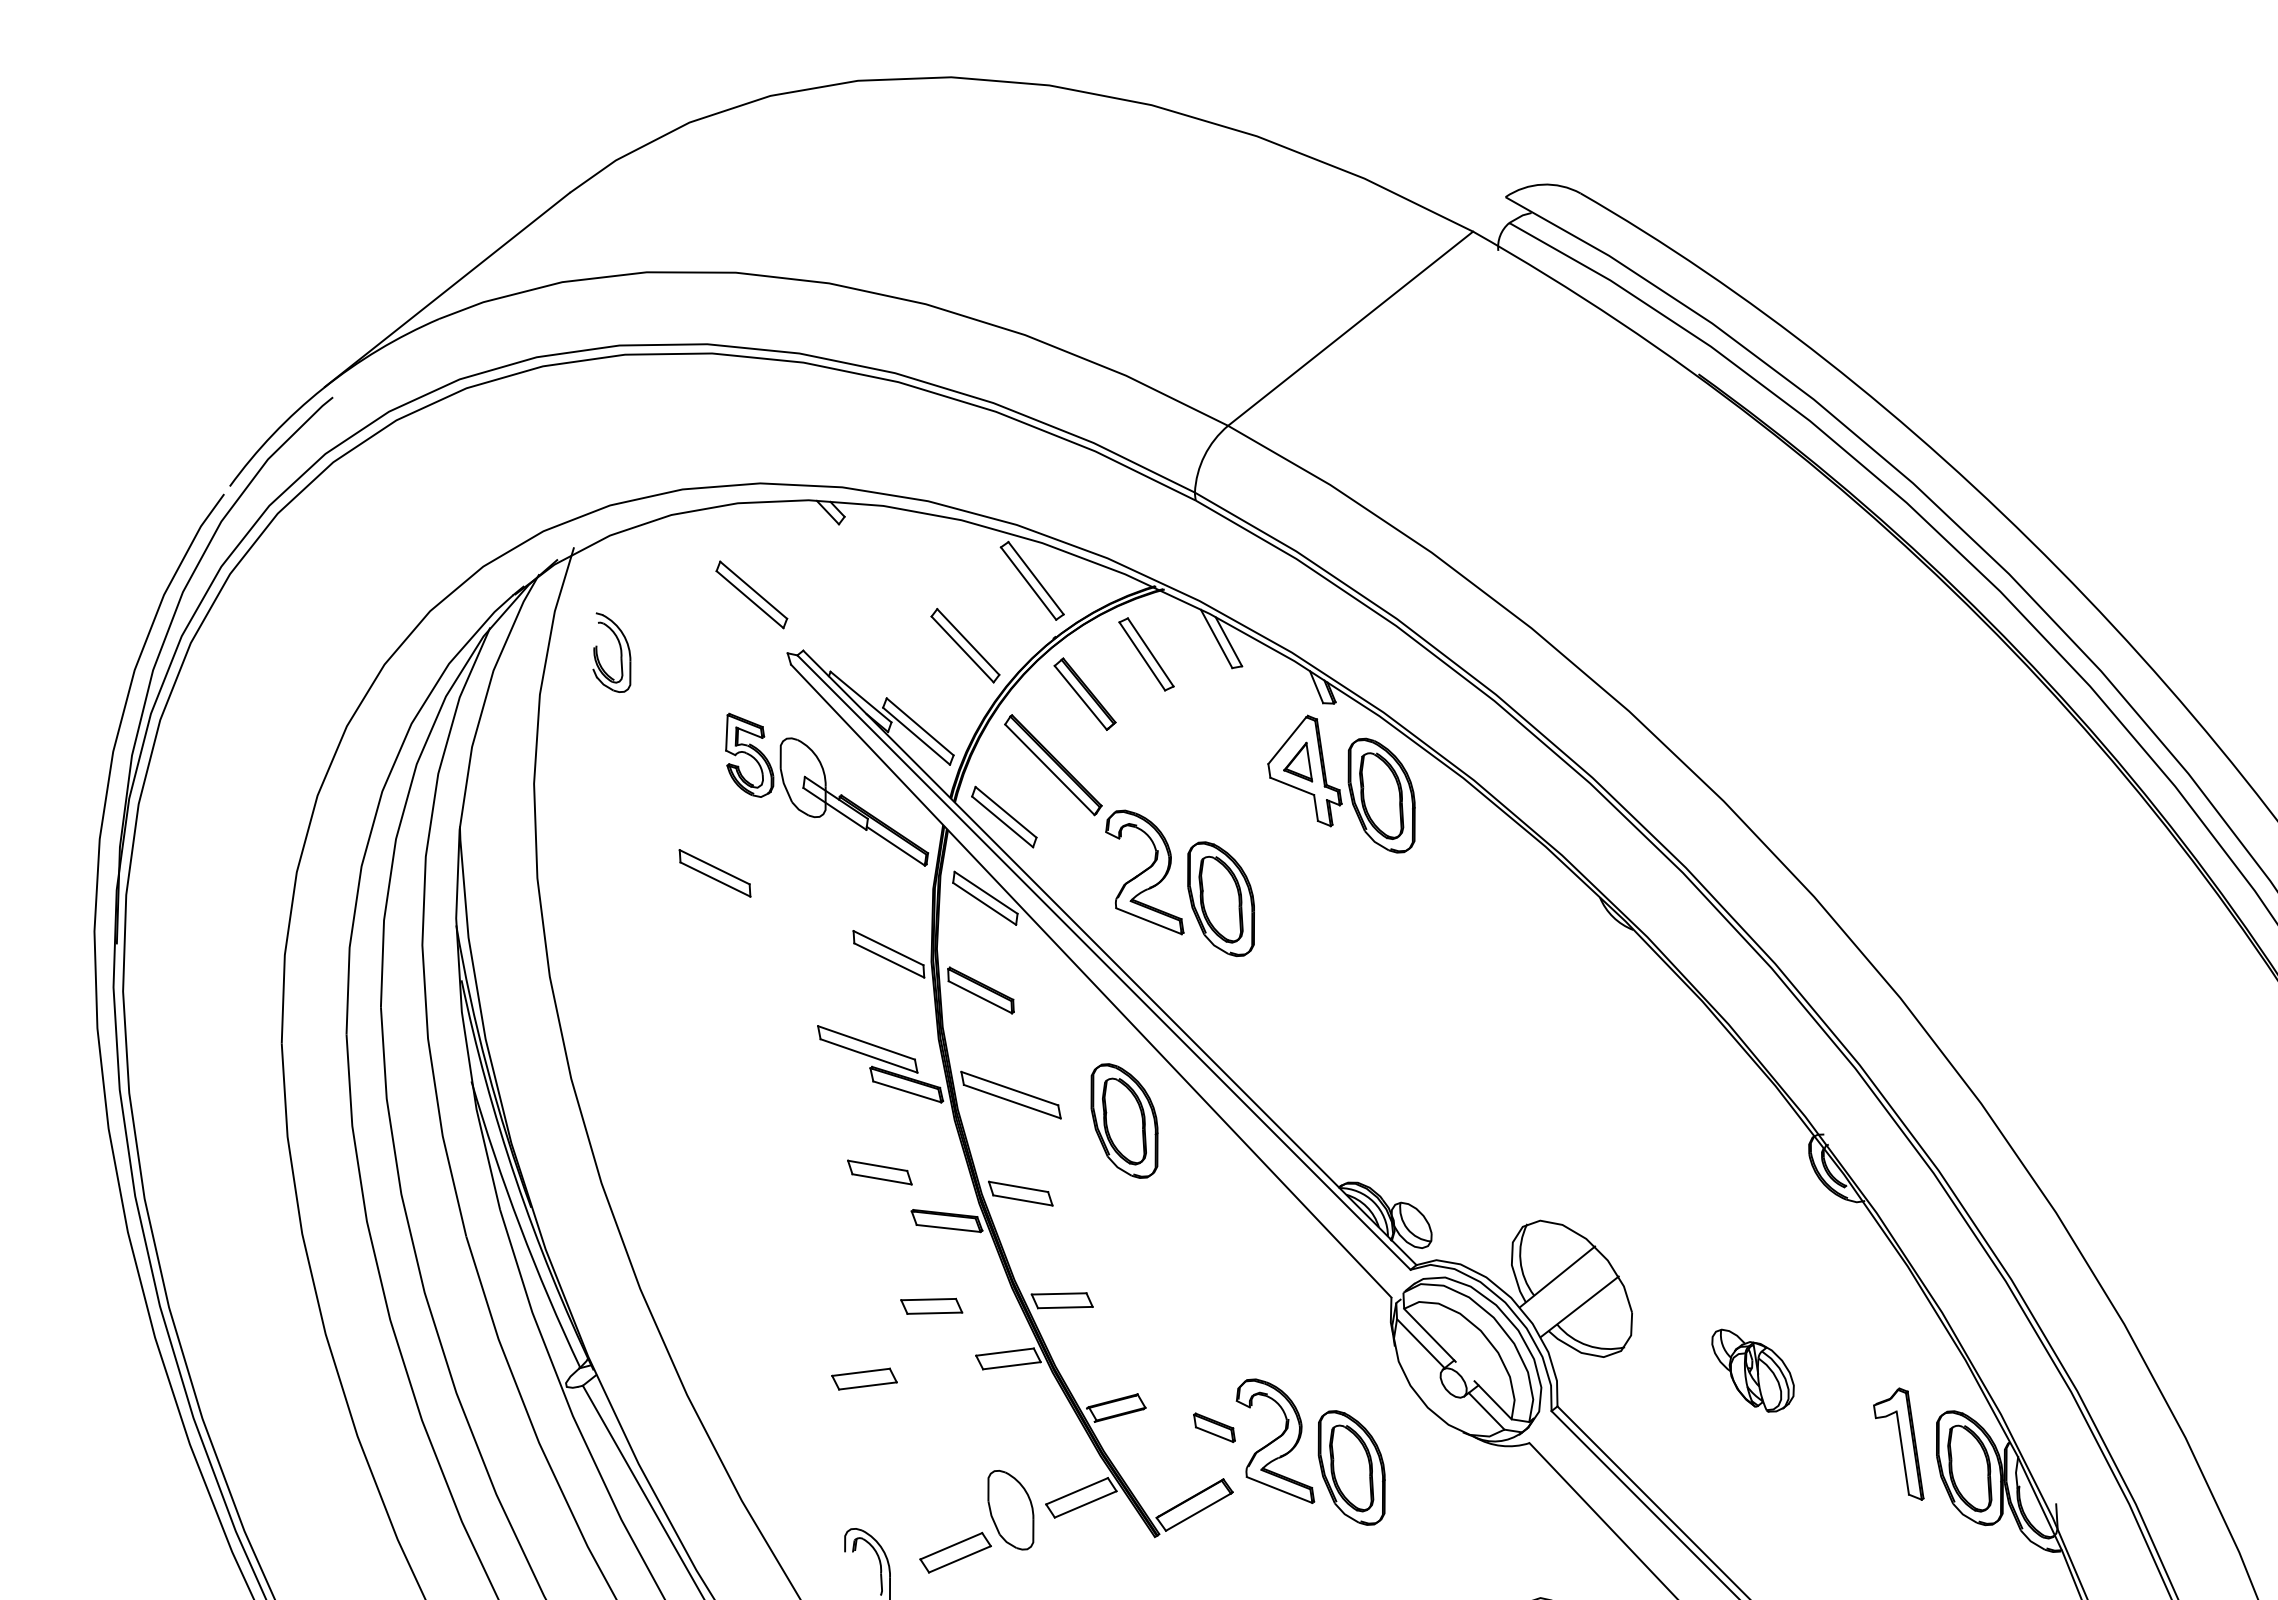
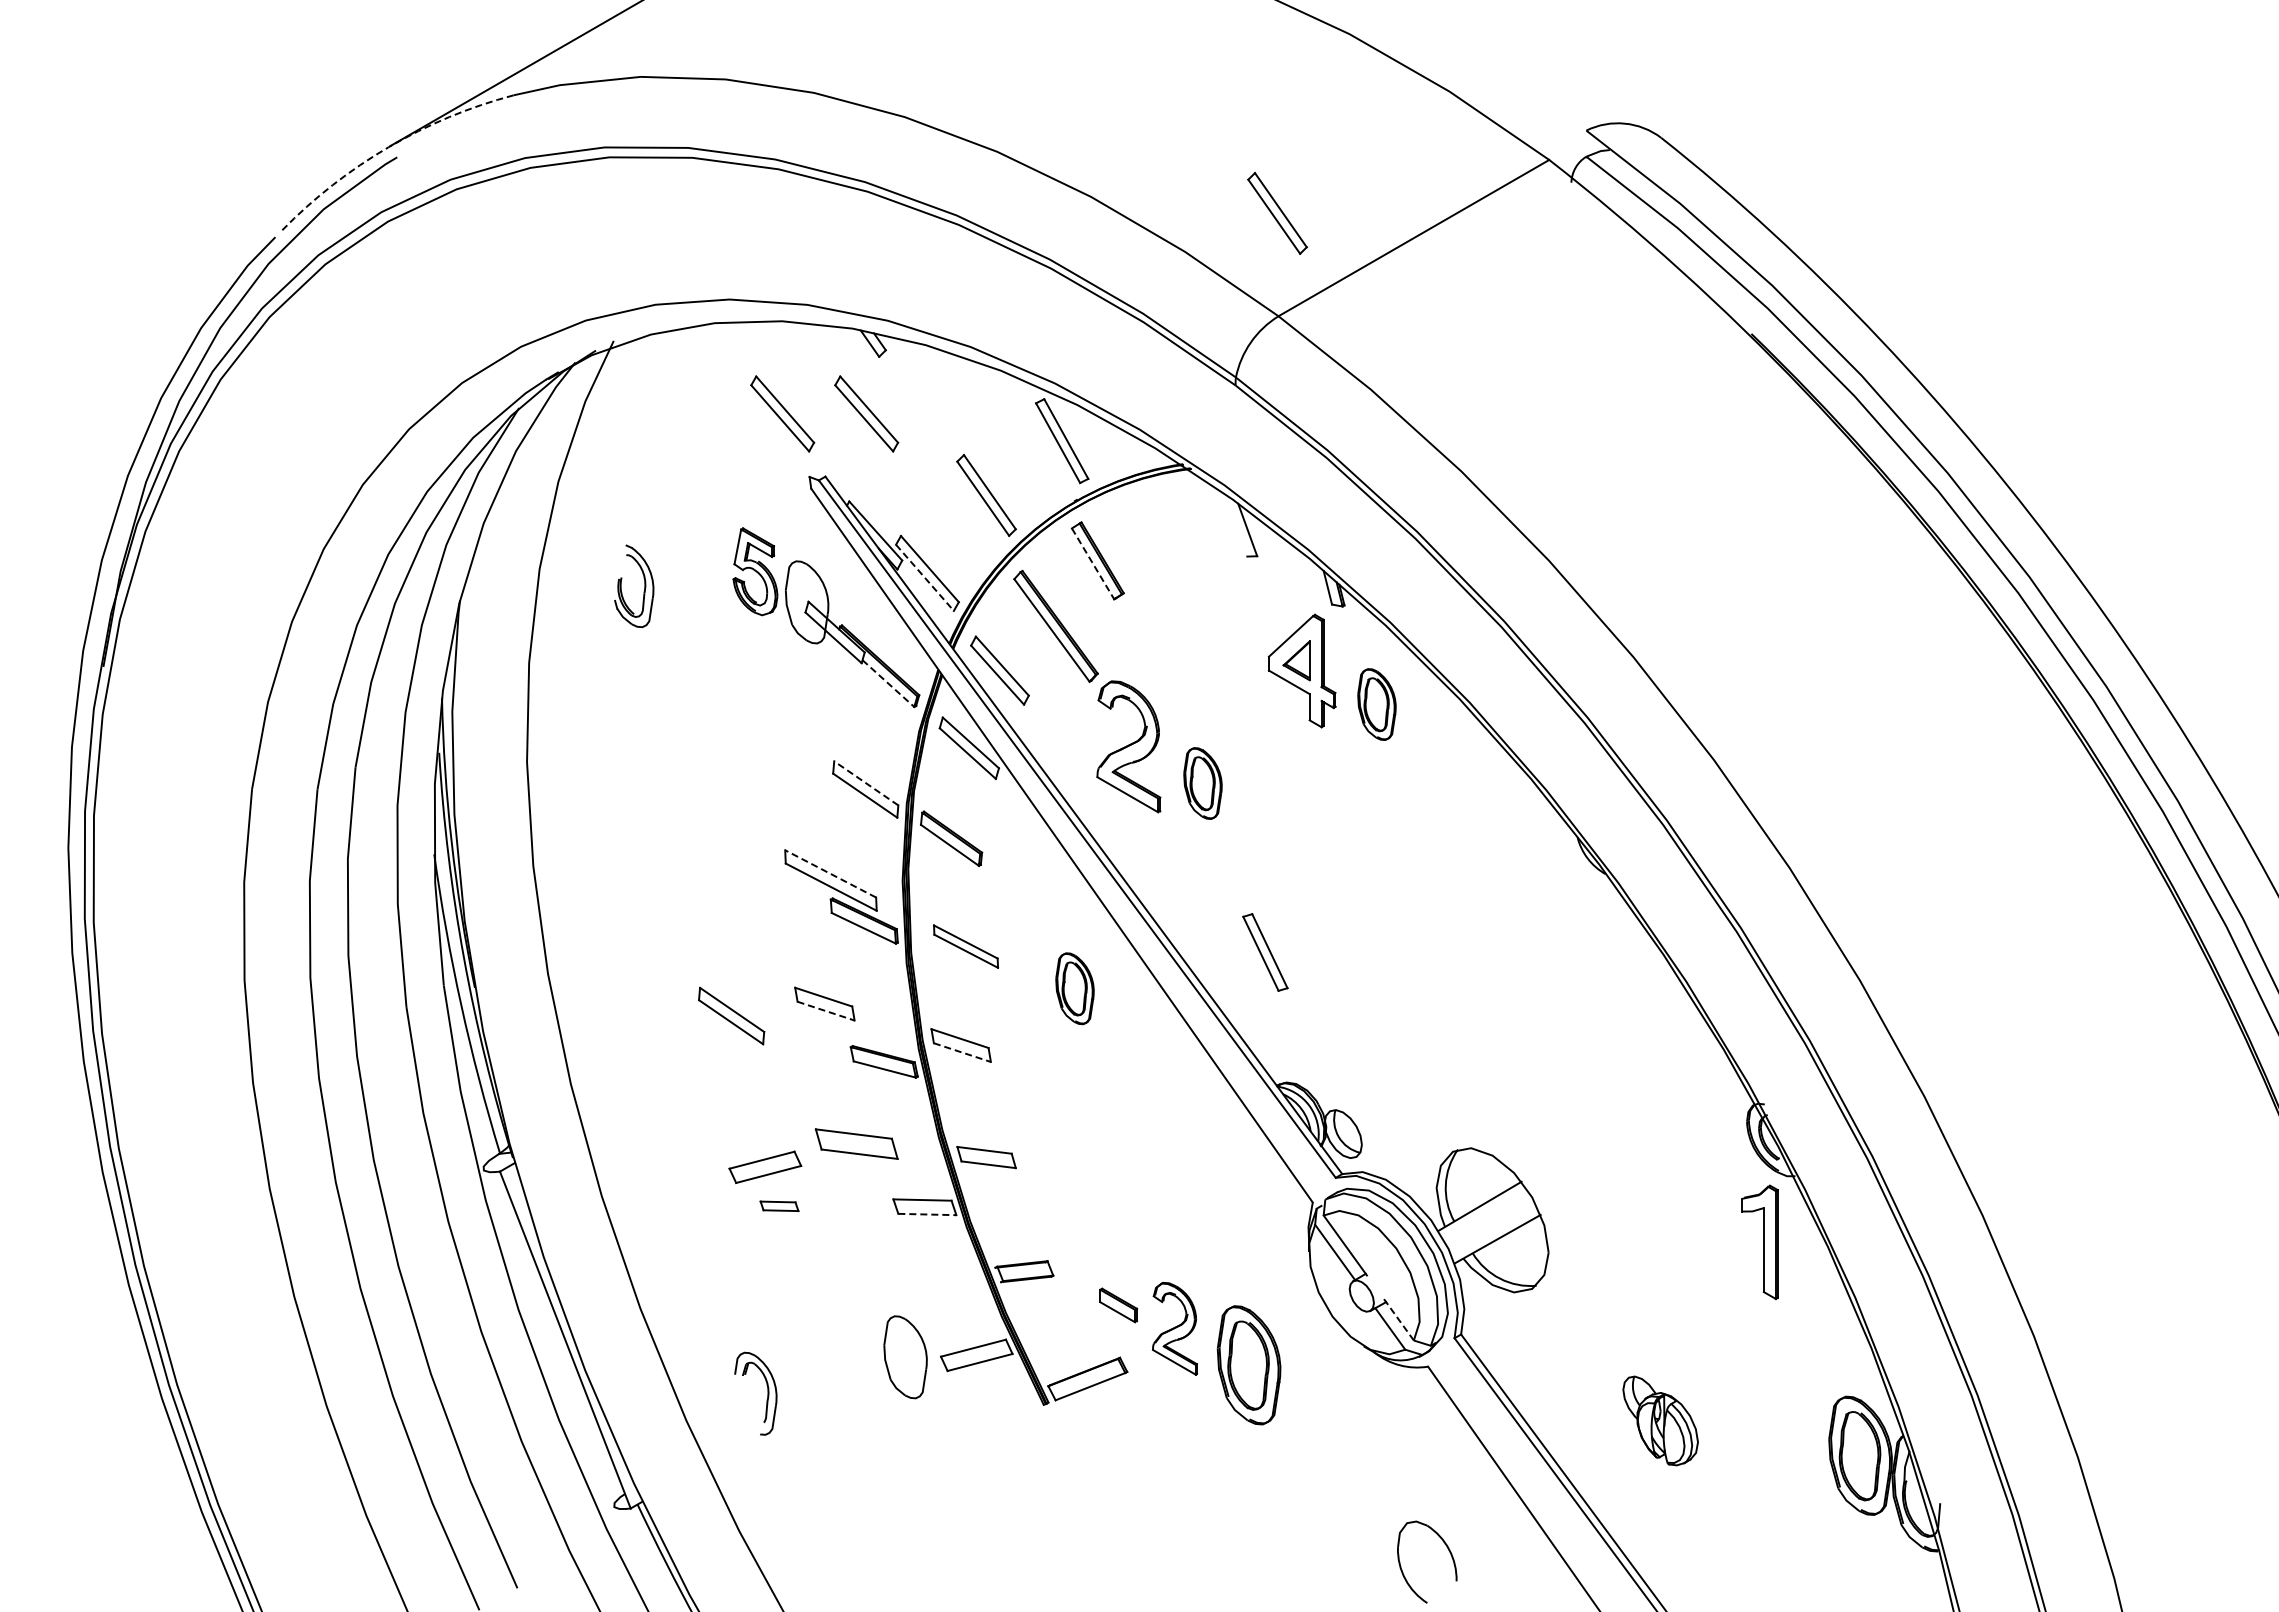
part: (1212, 324) -> (1277, 213), added
arc: (322, 388) -> (388, 147), solid -> dashed
part: (834, 582) -> (866, 413), added
line: (1216, 639) -> (1235, 525), removed
part: (620, 650) -> (644, 585), moved
part: (1146, 654) -> (1265, 952), moved
line: (1081, 698) -> (1093, 564), solid -> dashed
line: (916, 735) -> (924, 577), solid -> dashed
part: (1381, 795) -> (1376, 704), size x0.6
line: (895, 846) -> (888, 683), solid -> dashed
part: (714, 872) -> (731, 1015), moved
part: (1221, 899) -> (1202, 783), size x0.6
line: (888, 948) -> (866, 783), solid -> dashed
line: (866, 1042) -> (830, 873), solid -> dashed
part: (1010, 1095) -> (965, 946), size x0.7
part: (1124, 1120) -> (1074, 988), size x0.6
line: (882, 1179) -> (826, 1011), solid -> dashed
line: (1023, 1200) -> (962, 1052), solid -> dashed
part: (931, 1305) -> (856, 1143), size x1.4
line: (1012, 1365) -> (927, 1214), solid -> dashed
part: (1753, 1369) -> (1660, 1420), moved
part: (864, 1379) -> (779, 1206), size x0.6
line: (1493, 1399) -> (1398, 1318), solid -> dashed
part: (1273, 1442) -> (1174, 1328), size x0.7
part: (1897, 1446) -> (1759, 1242), moved
part: (955, 1551) -> (765, 1166), moved

